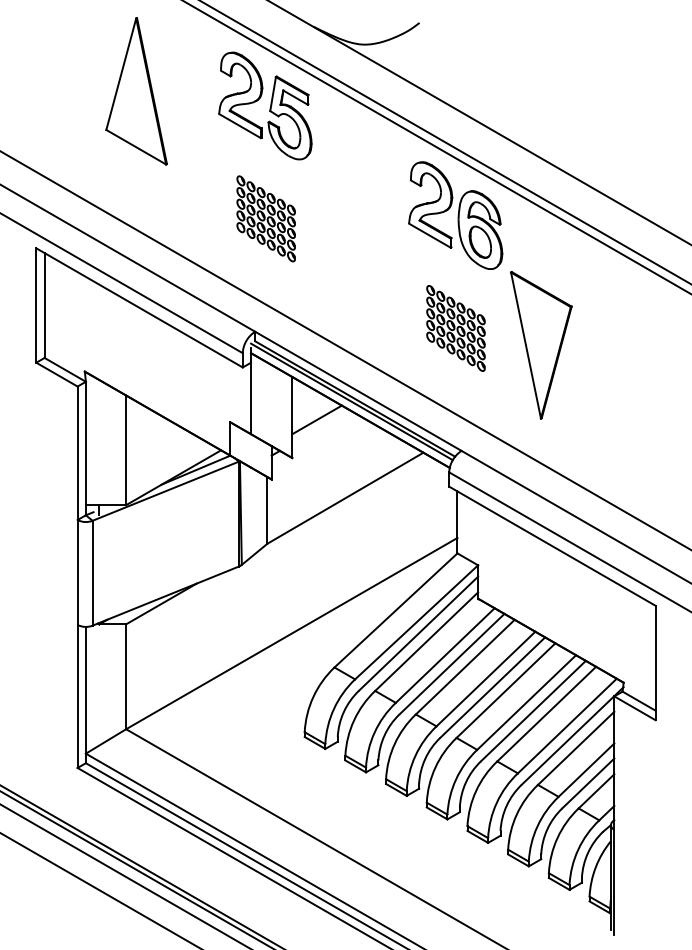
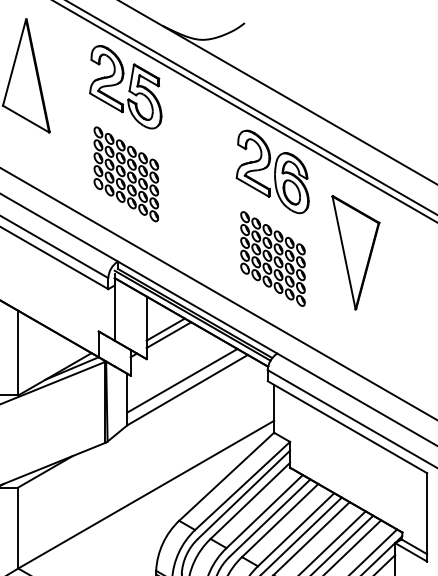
part: (266, 218) -> (126, 174), size x1.43
part: (455, 328) -> (272, 259), size x1.43
part: (541, 345) -> (356, 252), moved
line: (321, 426) -> (169, 334), added
line: (338, 485) -> (182, 380), added

